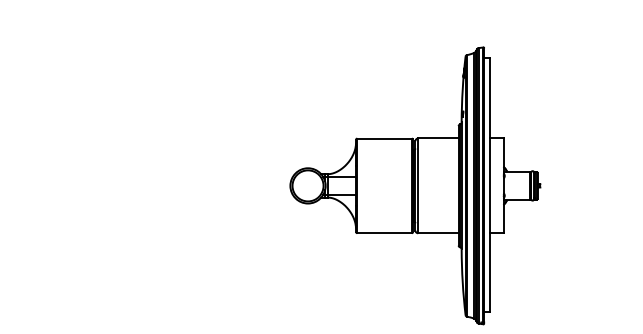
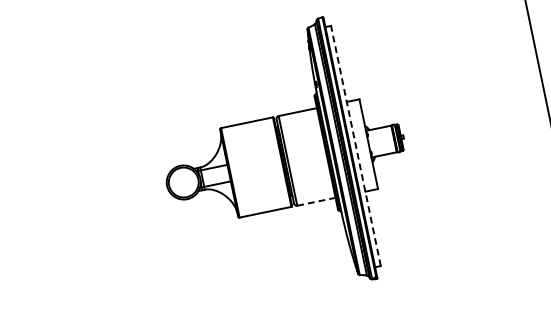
line: (490, 185) -> (356, 146), solid -> dashed
line: (438, 233) -> (316, 201), solid -> dashed

